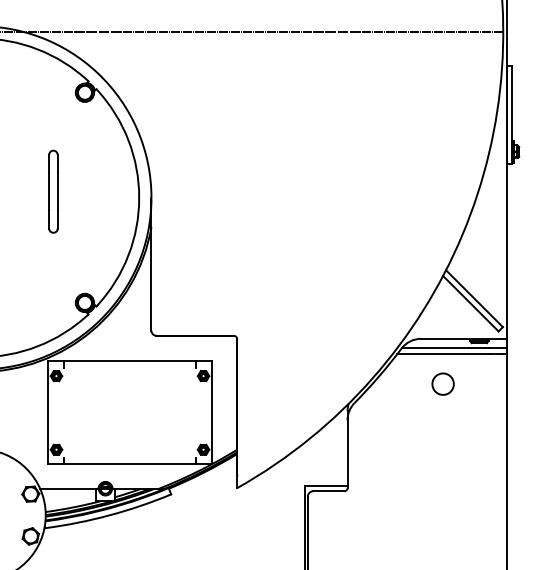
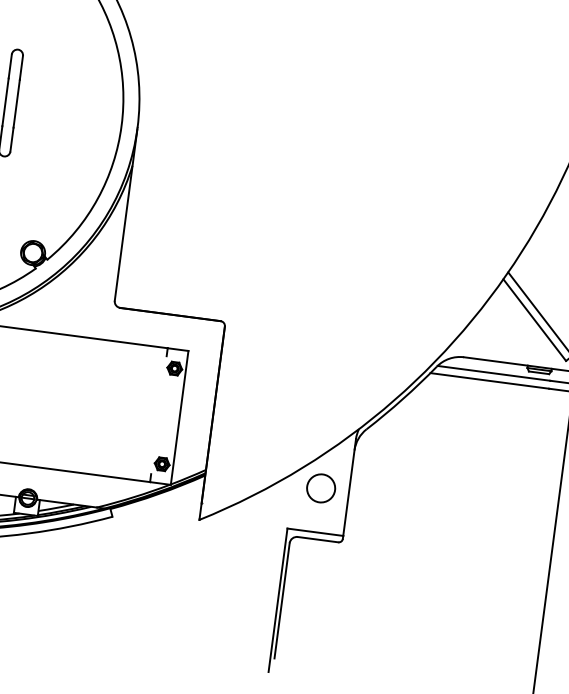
circle: (442, 383) -> (320, 487), moved

